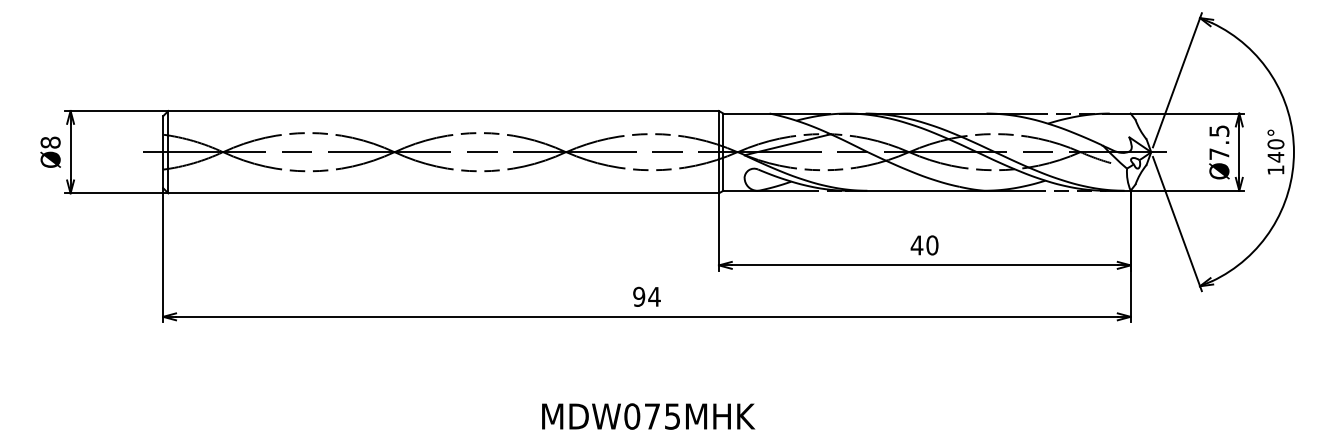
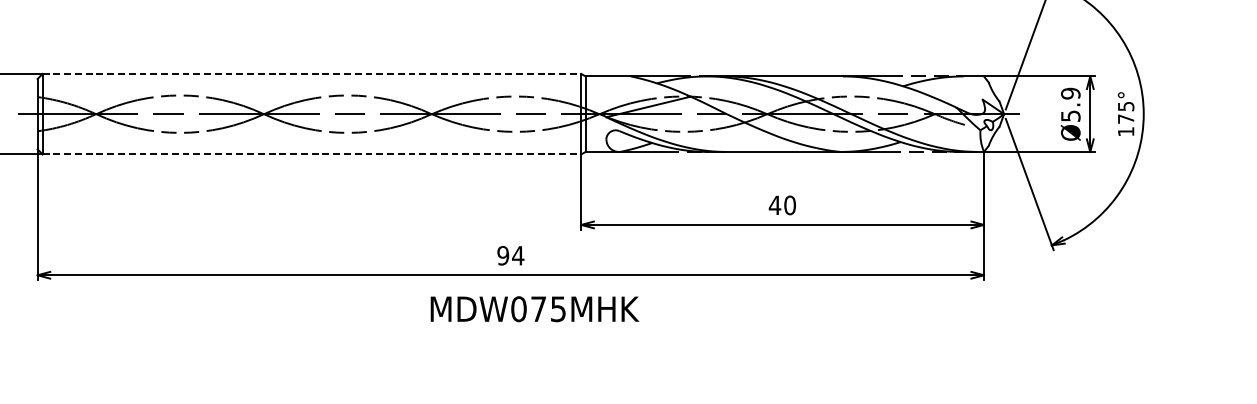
line: (444, 111) -> (312, 74), solid -> dashed
text: (1219, 142) -> (1070, 104), Ø7.5 -> Ø5.9
text: (1275, 150) -> (1125, 112), 140° -> 175°
line: (444, 193) -> (312, 154), solid -> dashed
text: (648, 416) -> (534, 309), moved

